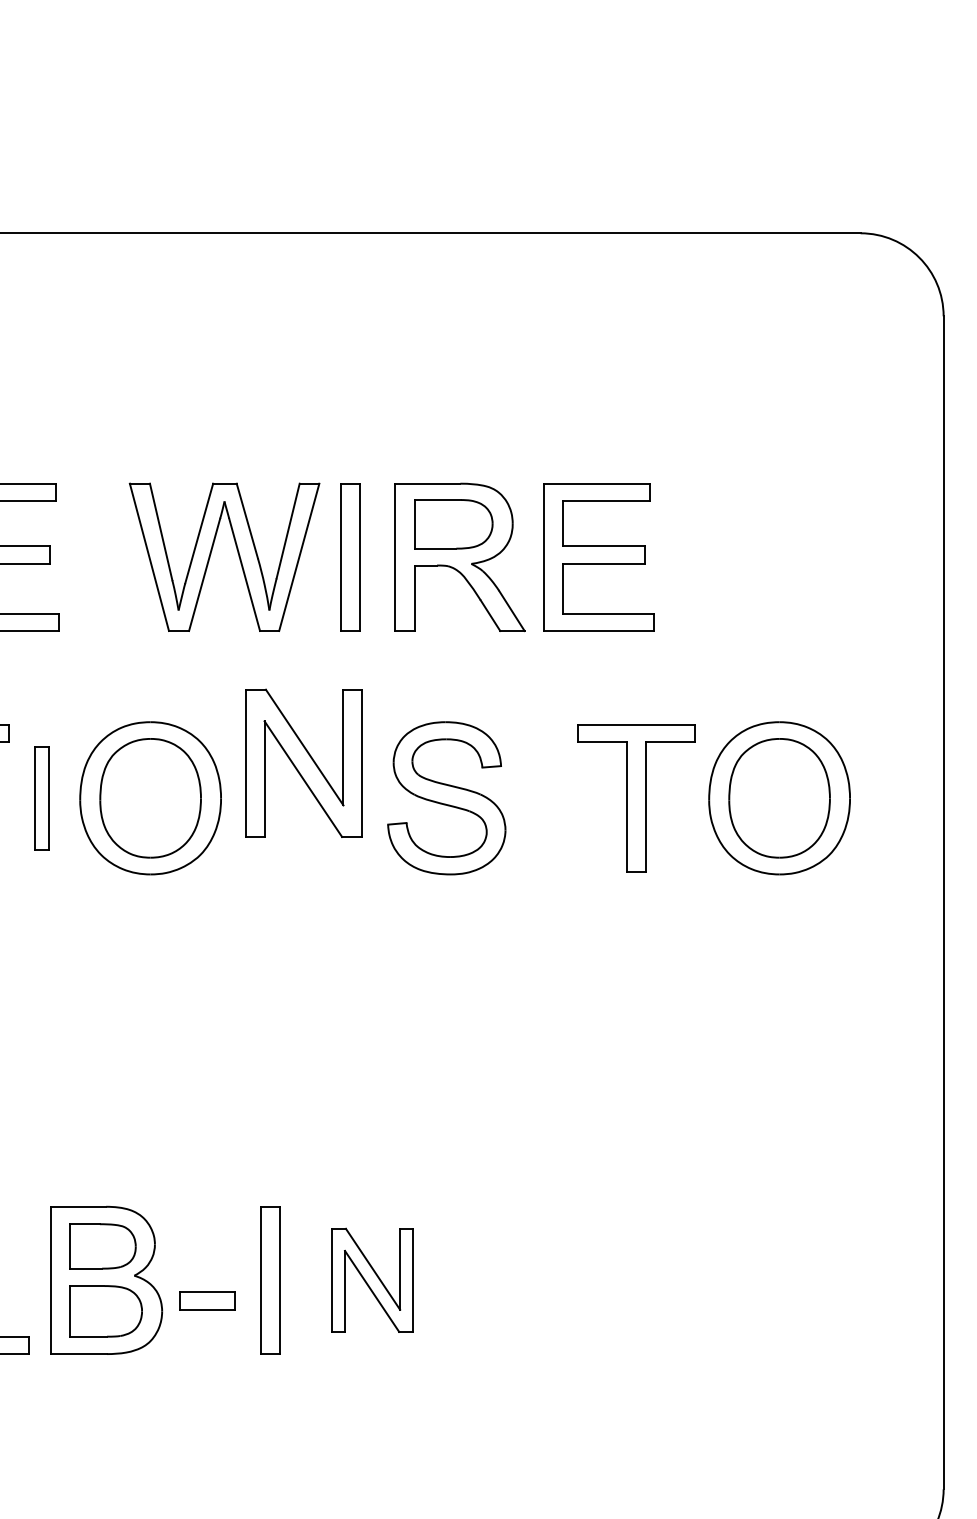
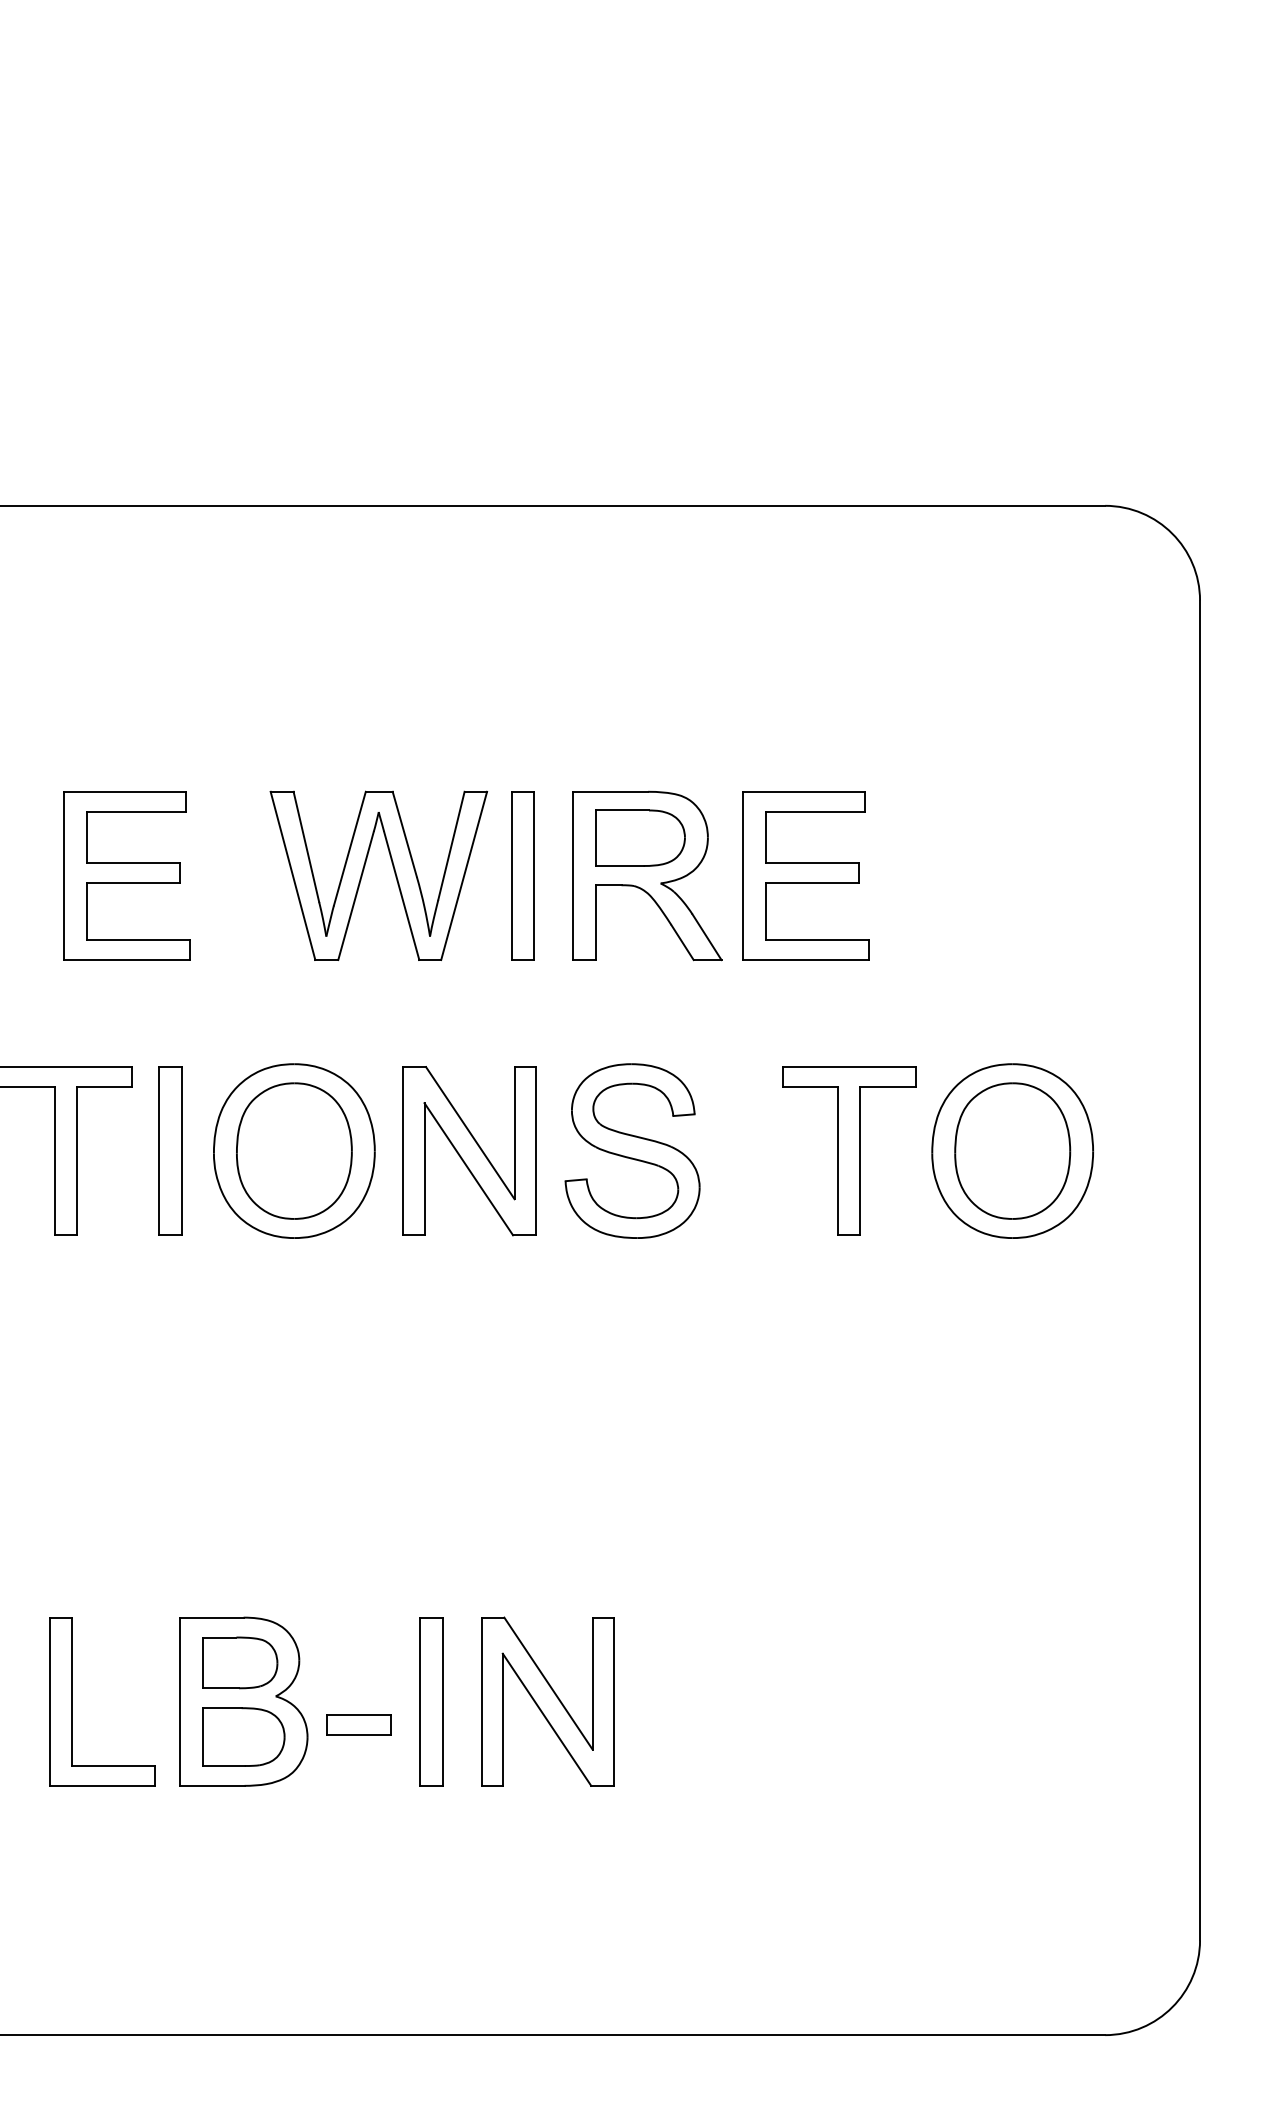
part: (303, 763) -> (469, 1151), moved
part: (42, 797) -> (170, 1150), size x1.43
part: (372, 1280) -> (547, 1701), size x1.43

